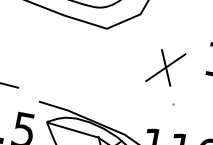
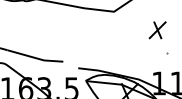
part: (165, 68) -> (157, 30), size x0.7

